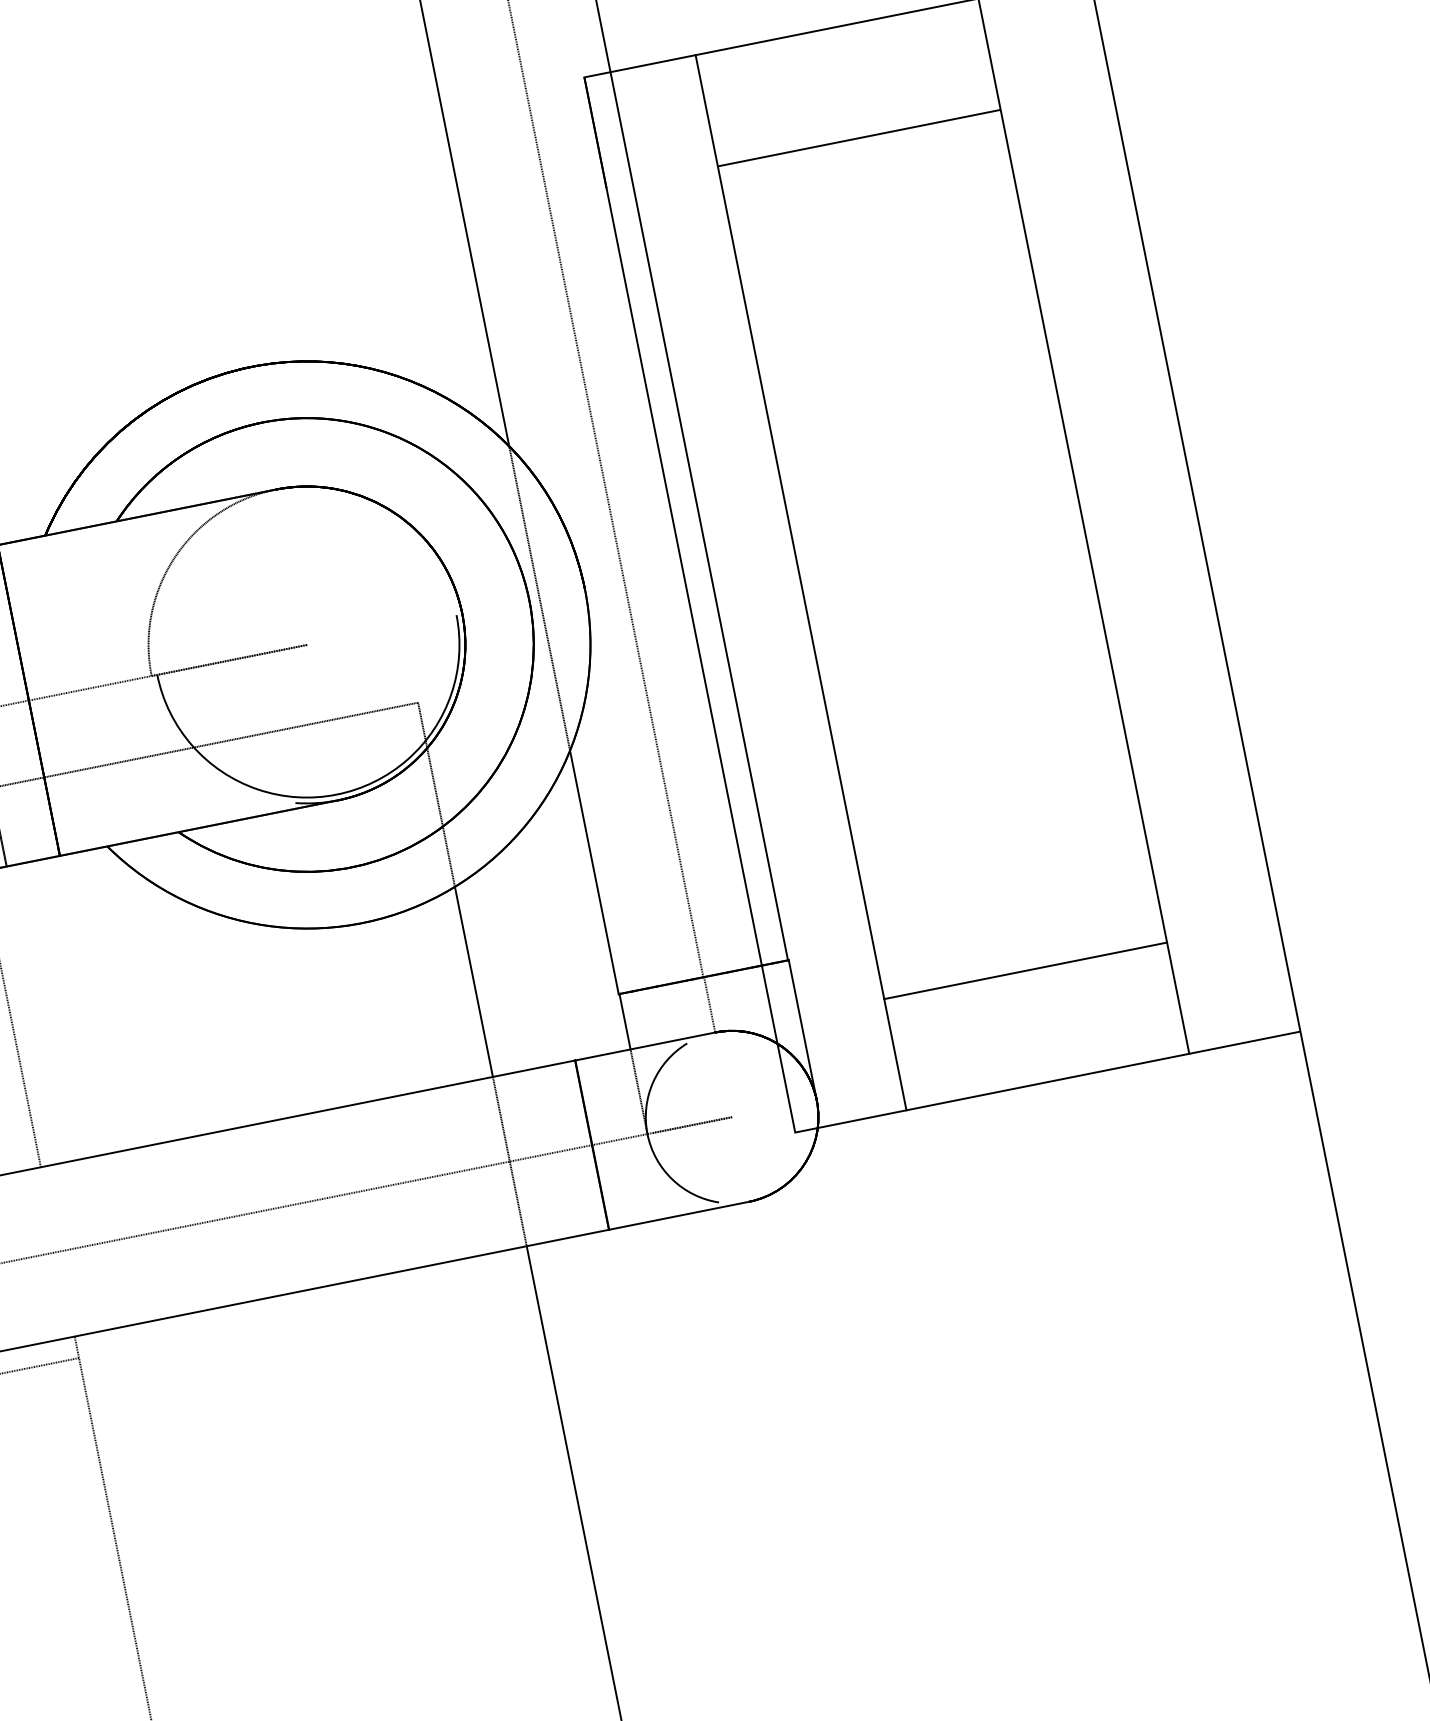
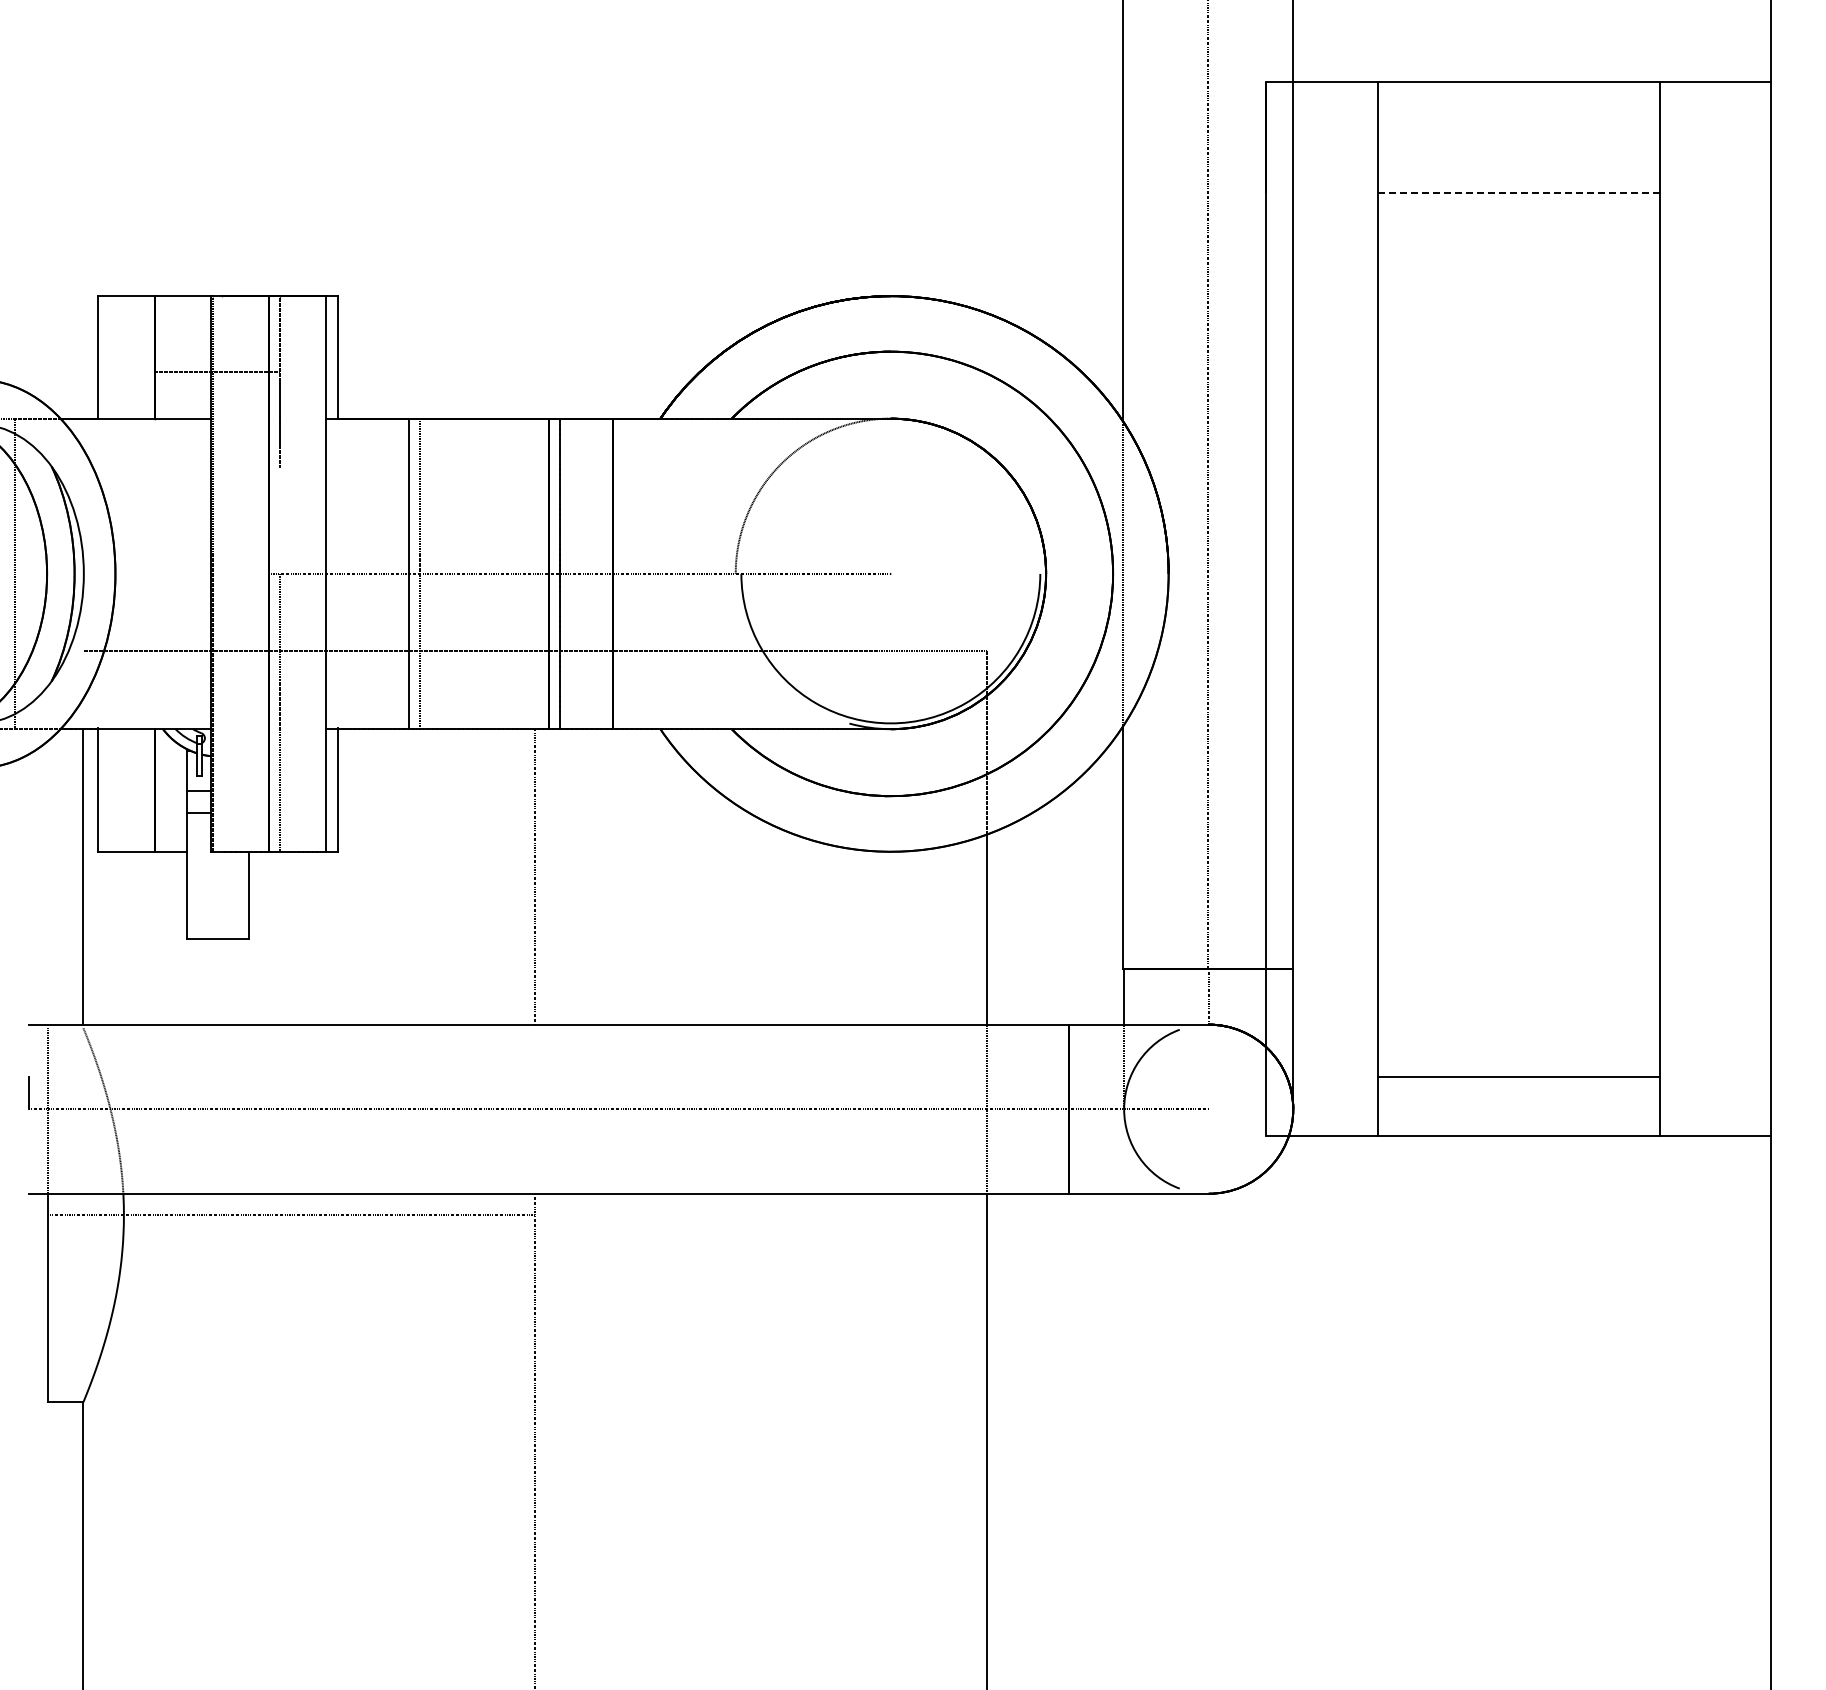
line: (860, 138) -> (1519, 193), solid -> dashed
line: (1025, 970) -> (1518, 1076), moved

